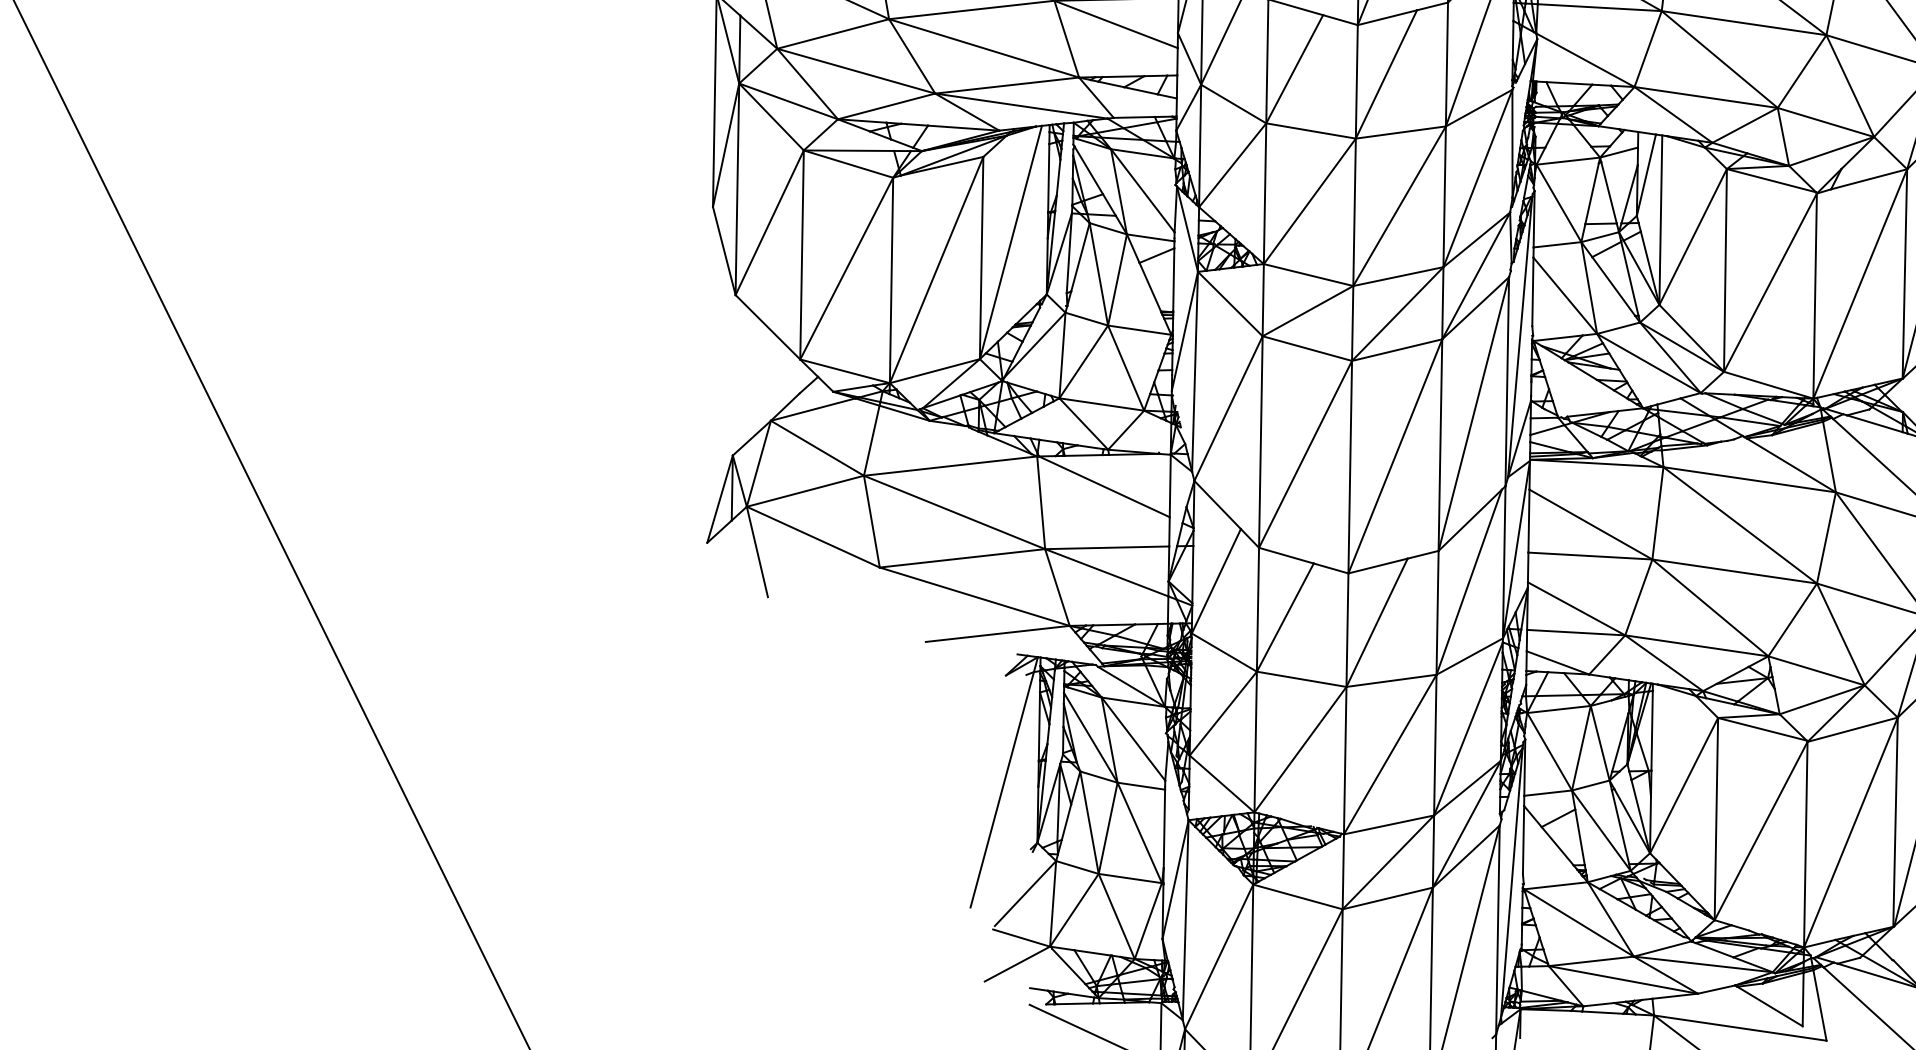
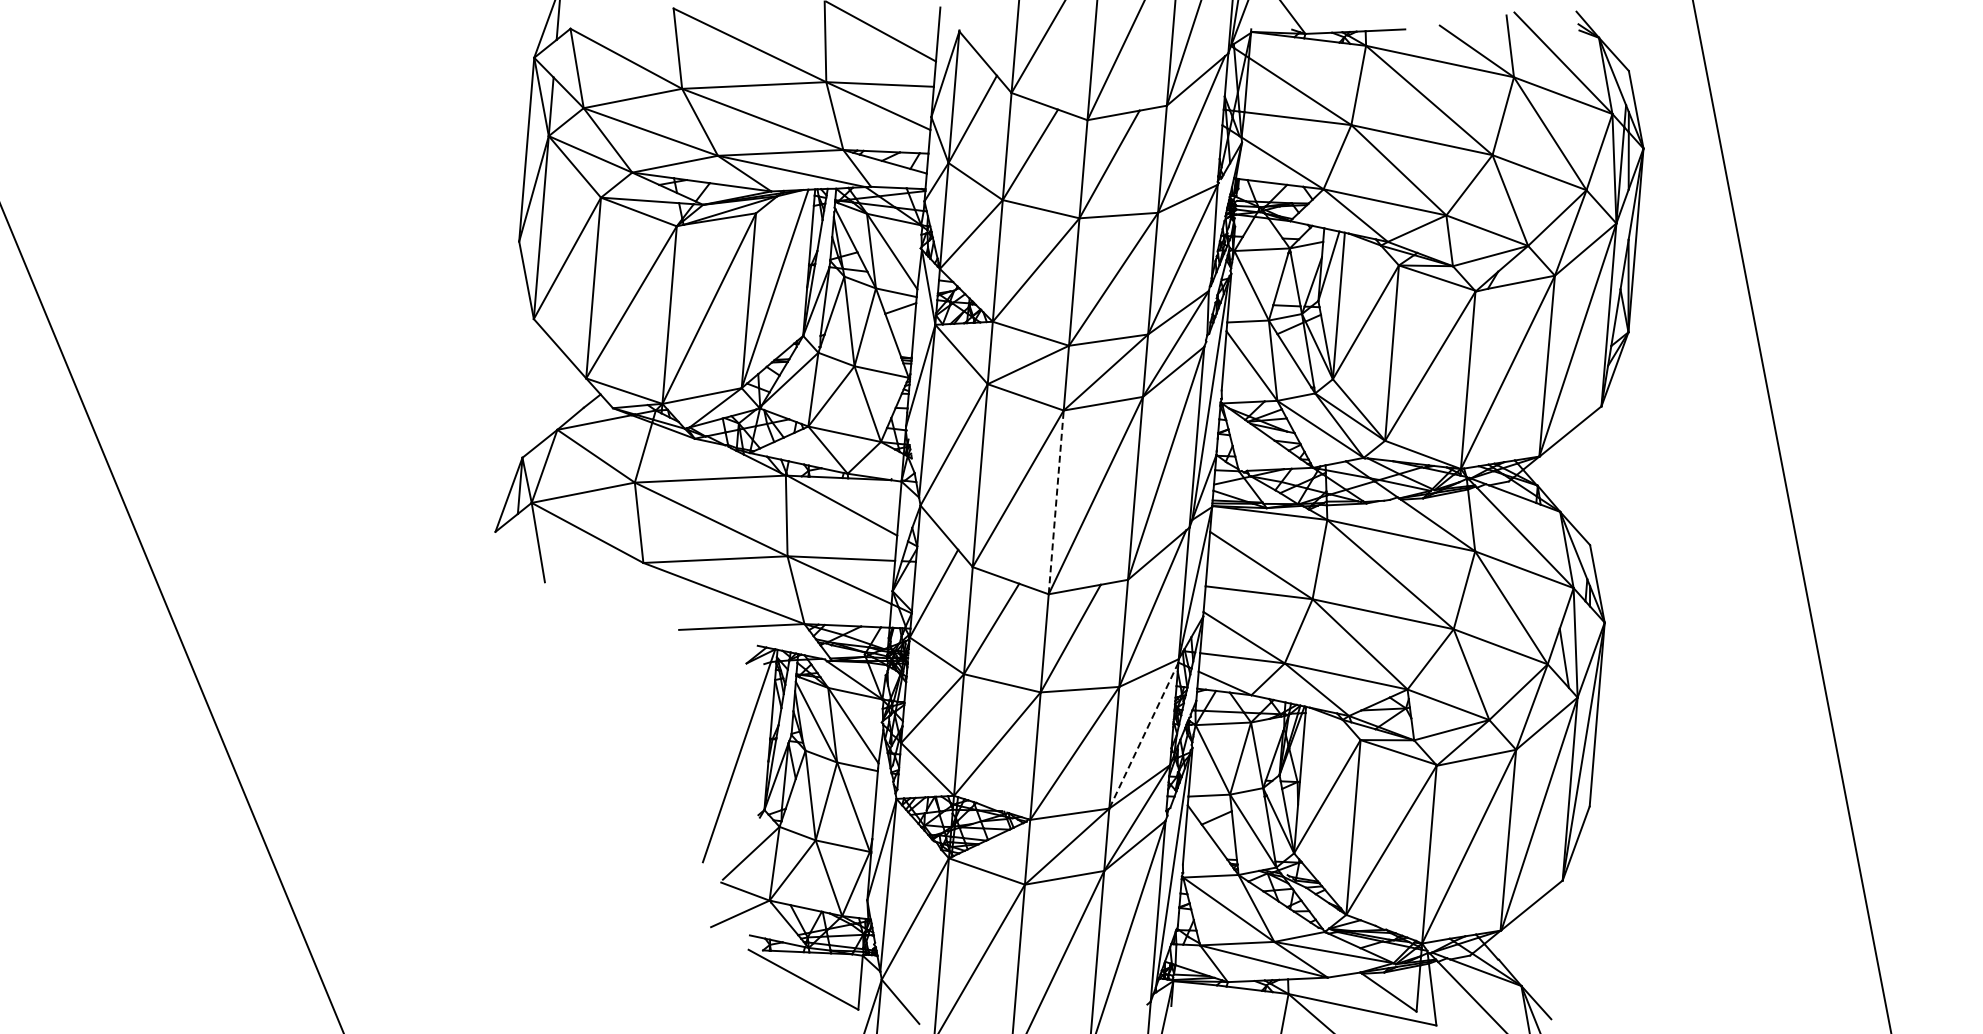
line: (1350, 466) -> (1056, 501), solid -> dashed
line: (1467, 728) -> (1143, 735), solid -> dashed

